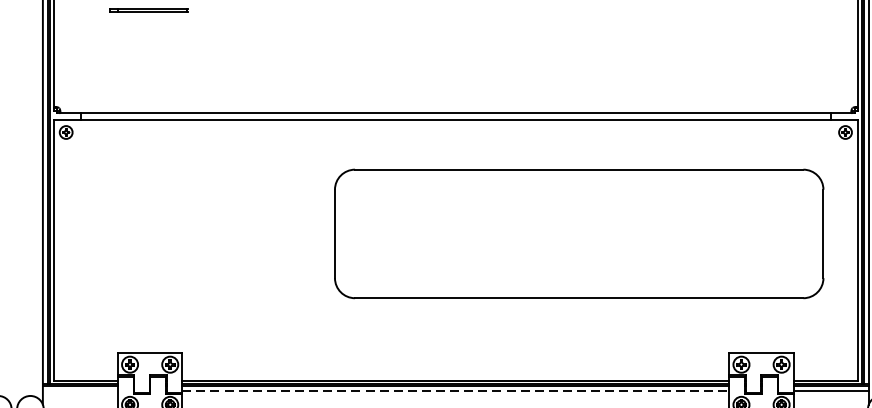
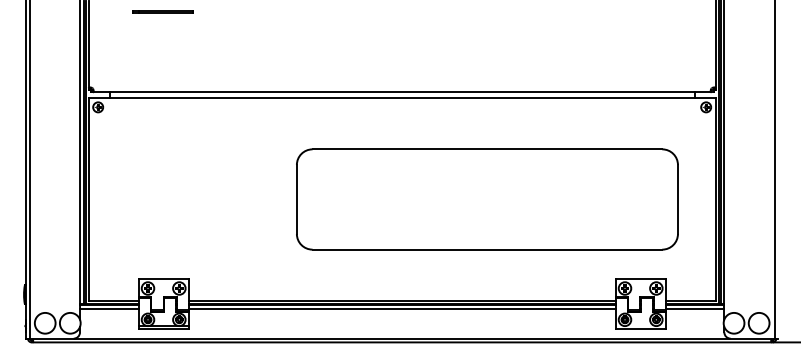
part: (579, 233) -> (487, 199), moved
line: (80, 391) -> (109, 309), added
line: (456, 391) -> (402, 309), dashed -> solid

